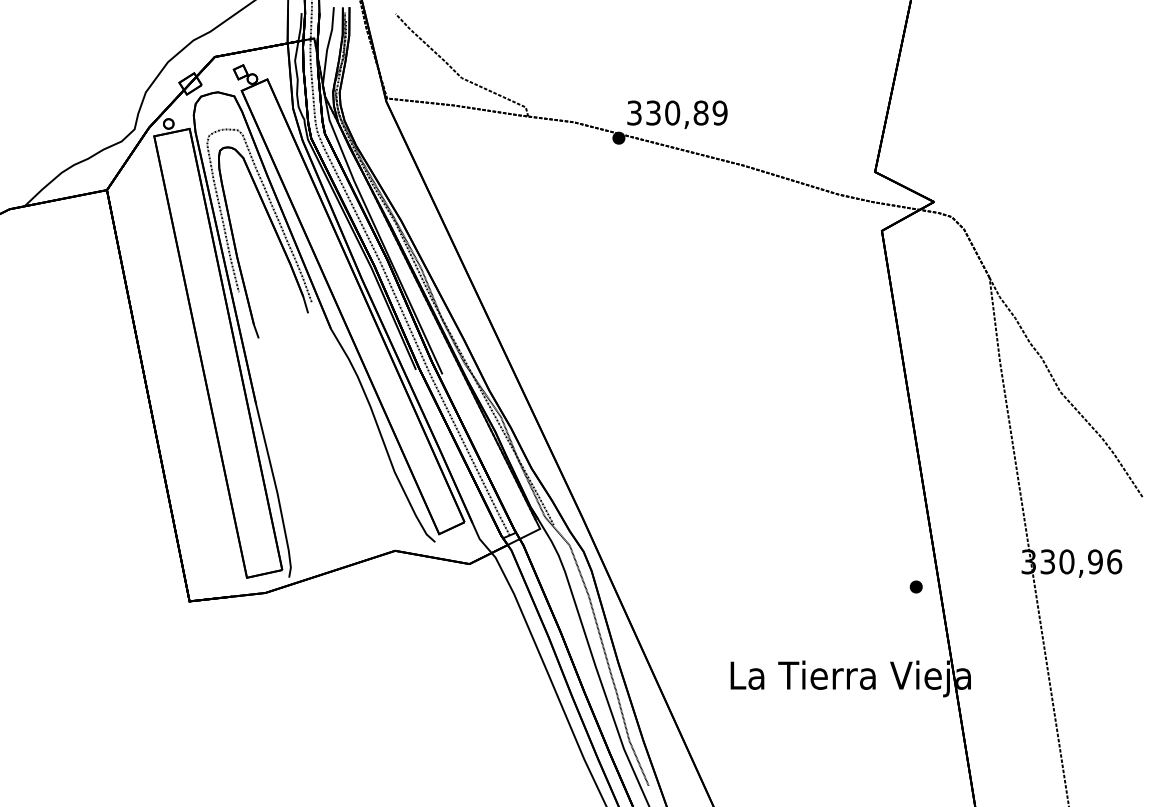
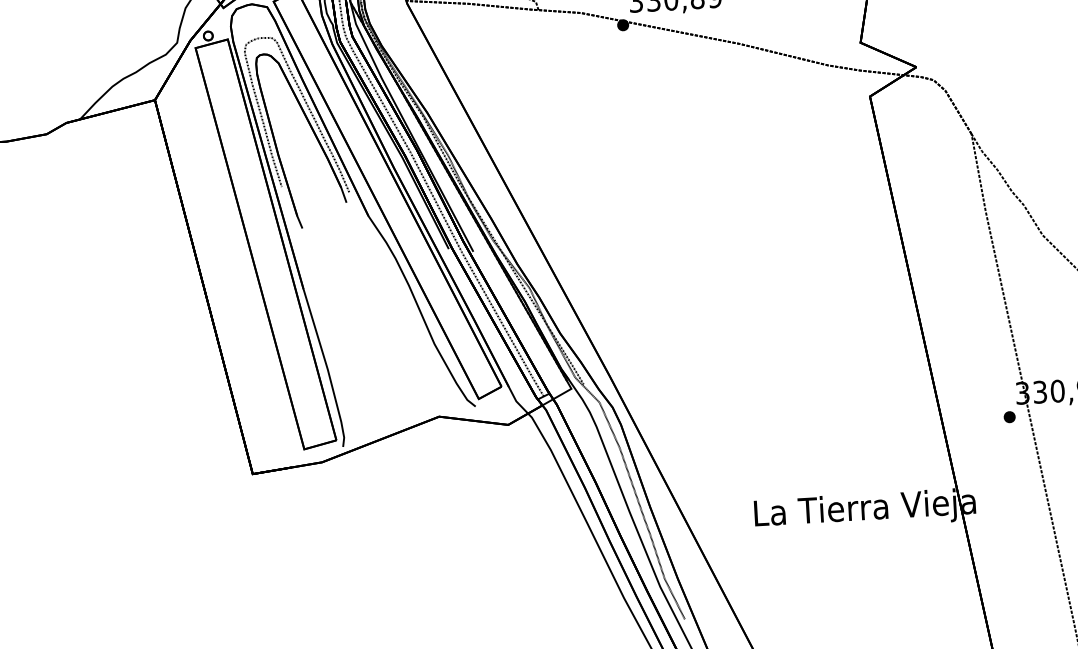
part: (915, 586) -> (1008, 416), moved

